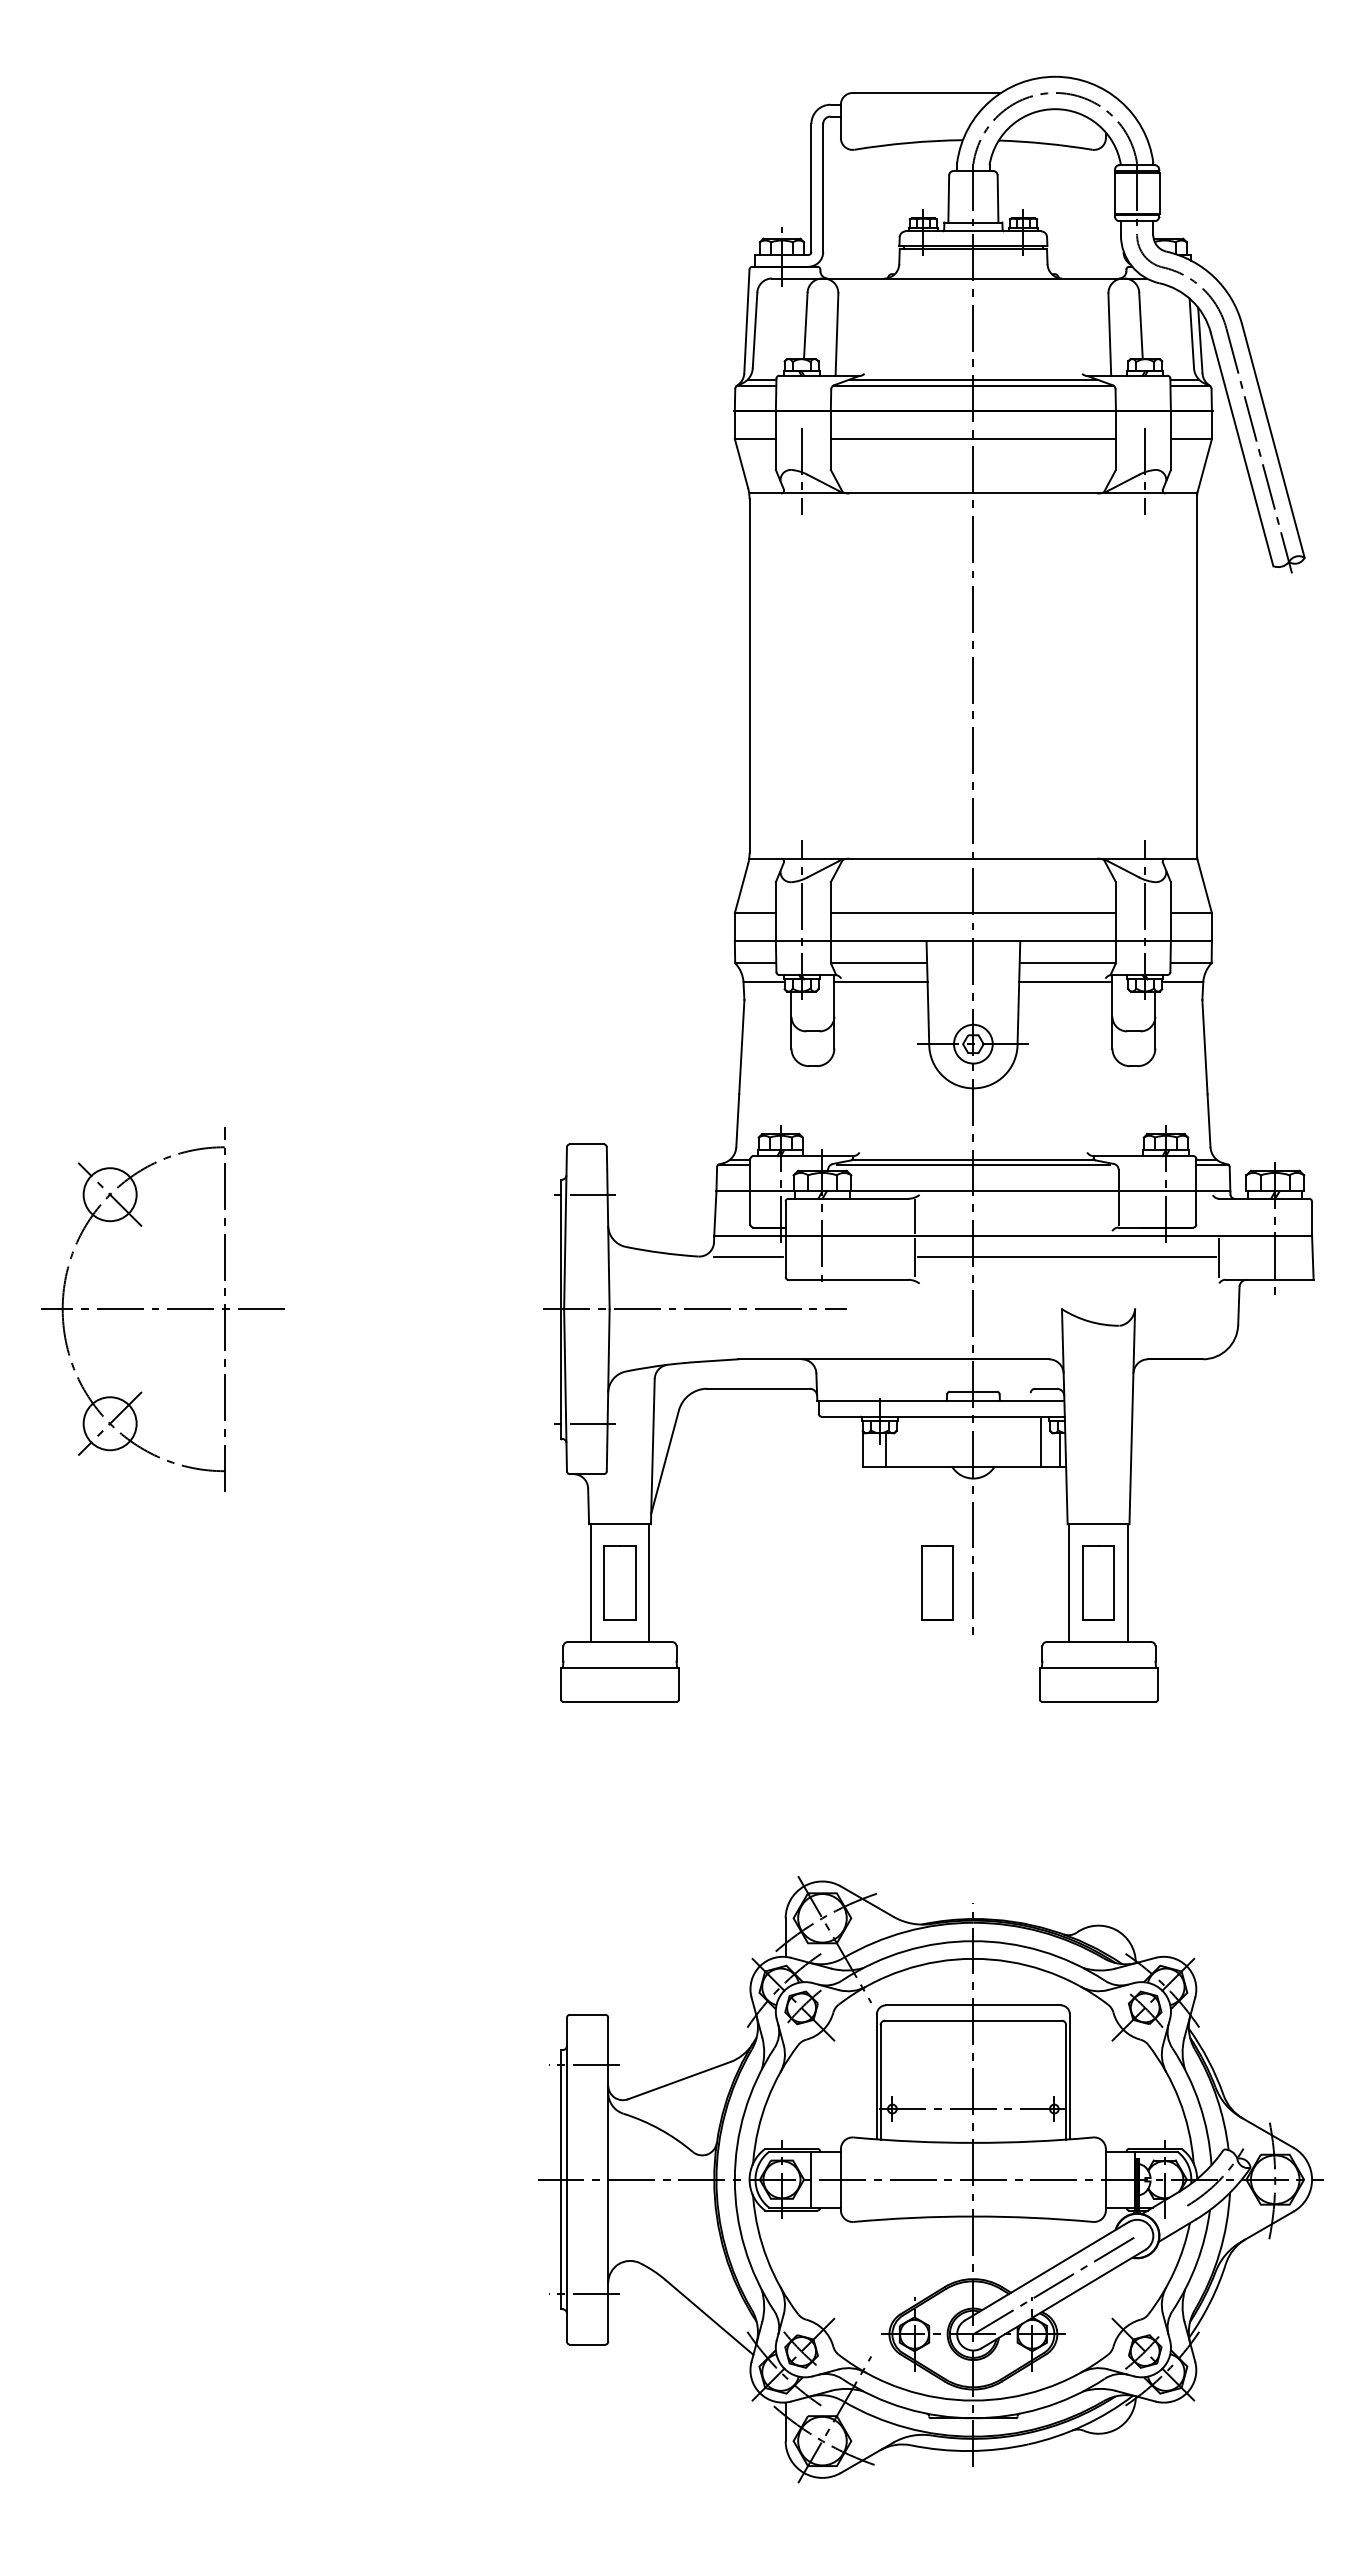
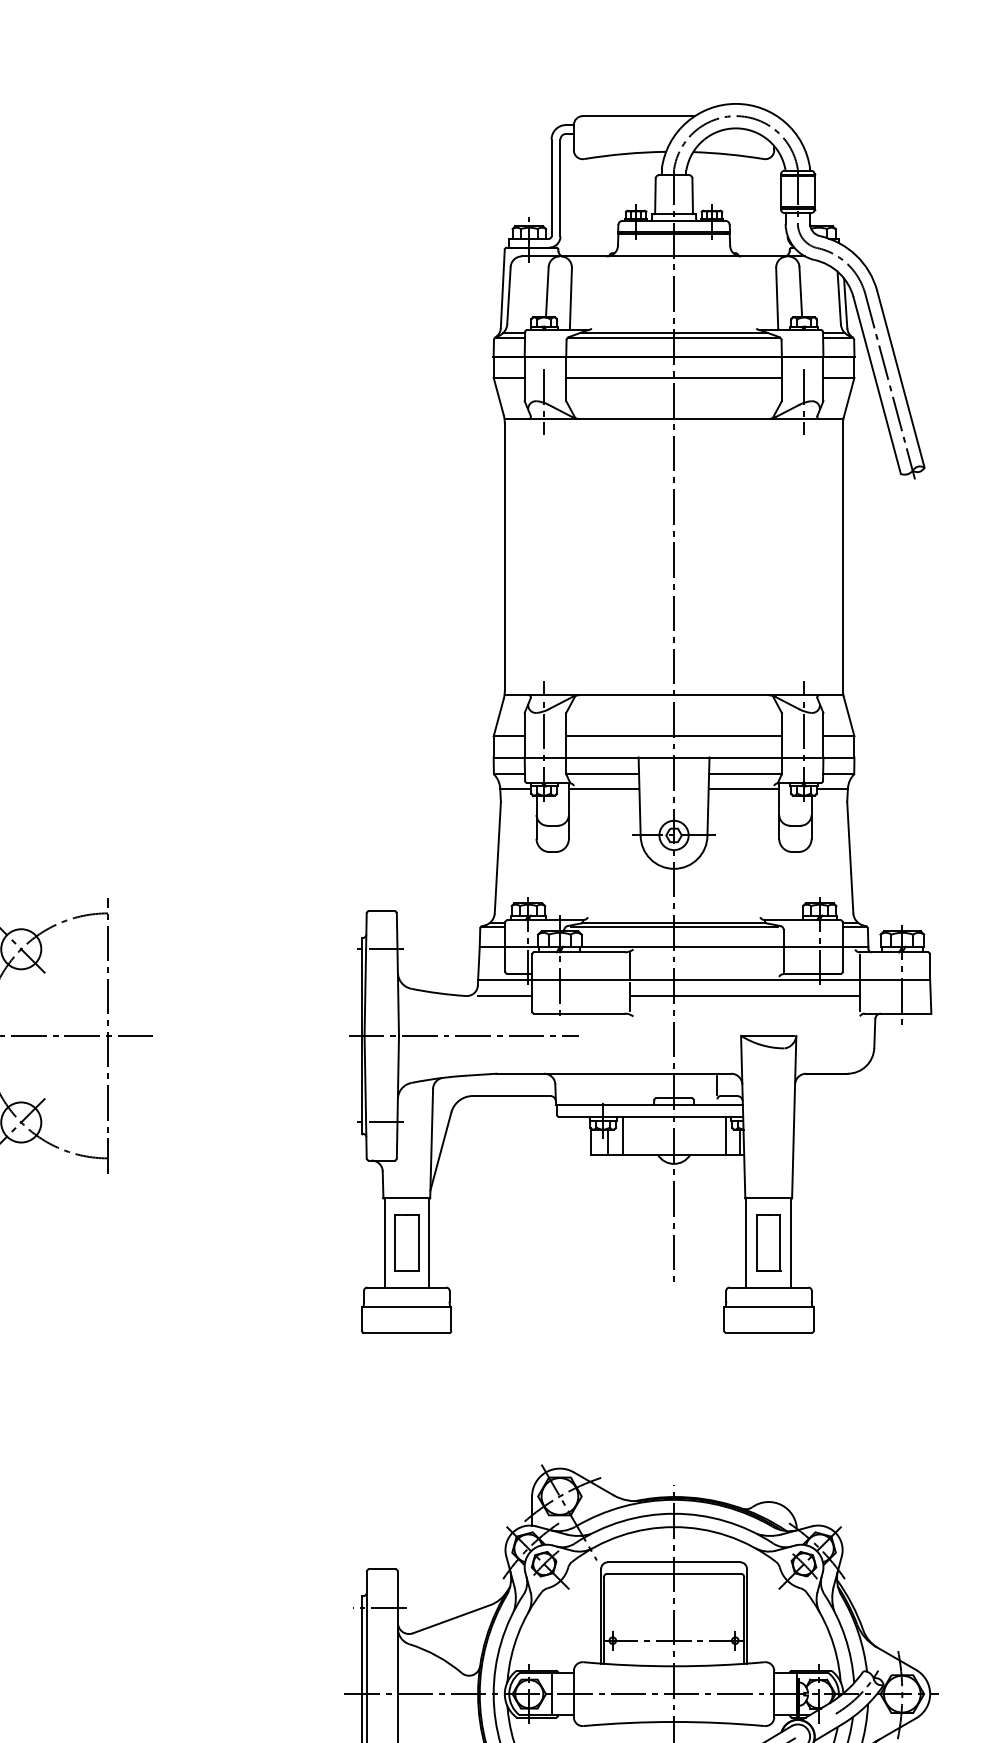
line: (1219, 1216) -> (860, 965), added
line: (1098, 1309) -> (768, 1036), added
line: (1030, 1374) -> (717, 1085), added
line: (905, 1441) -> (622, 1135), added
part: (937, 1582) -> (646, 1242), removed

